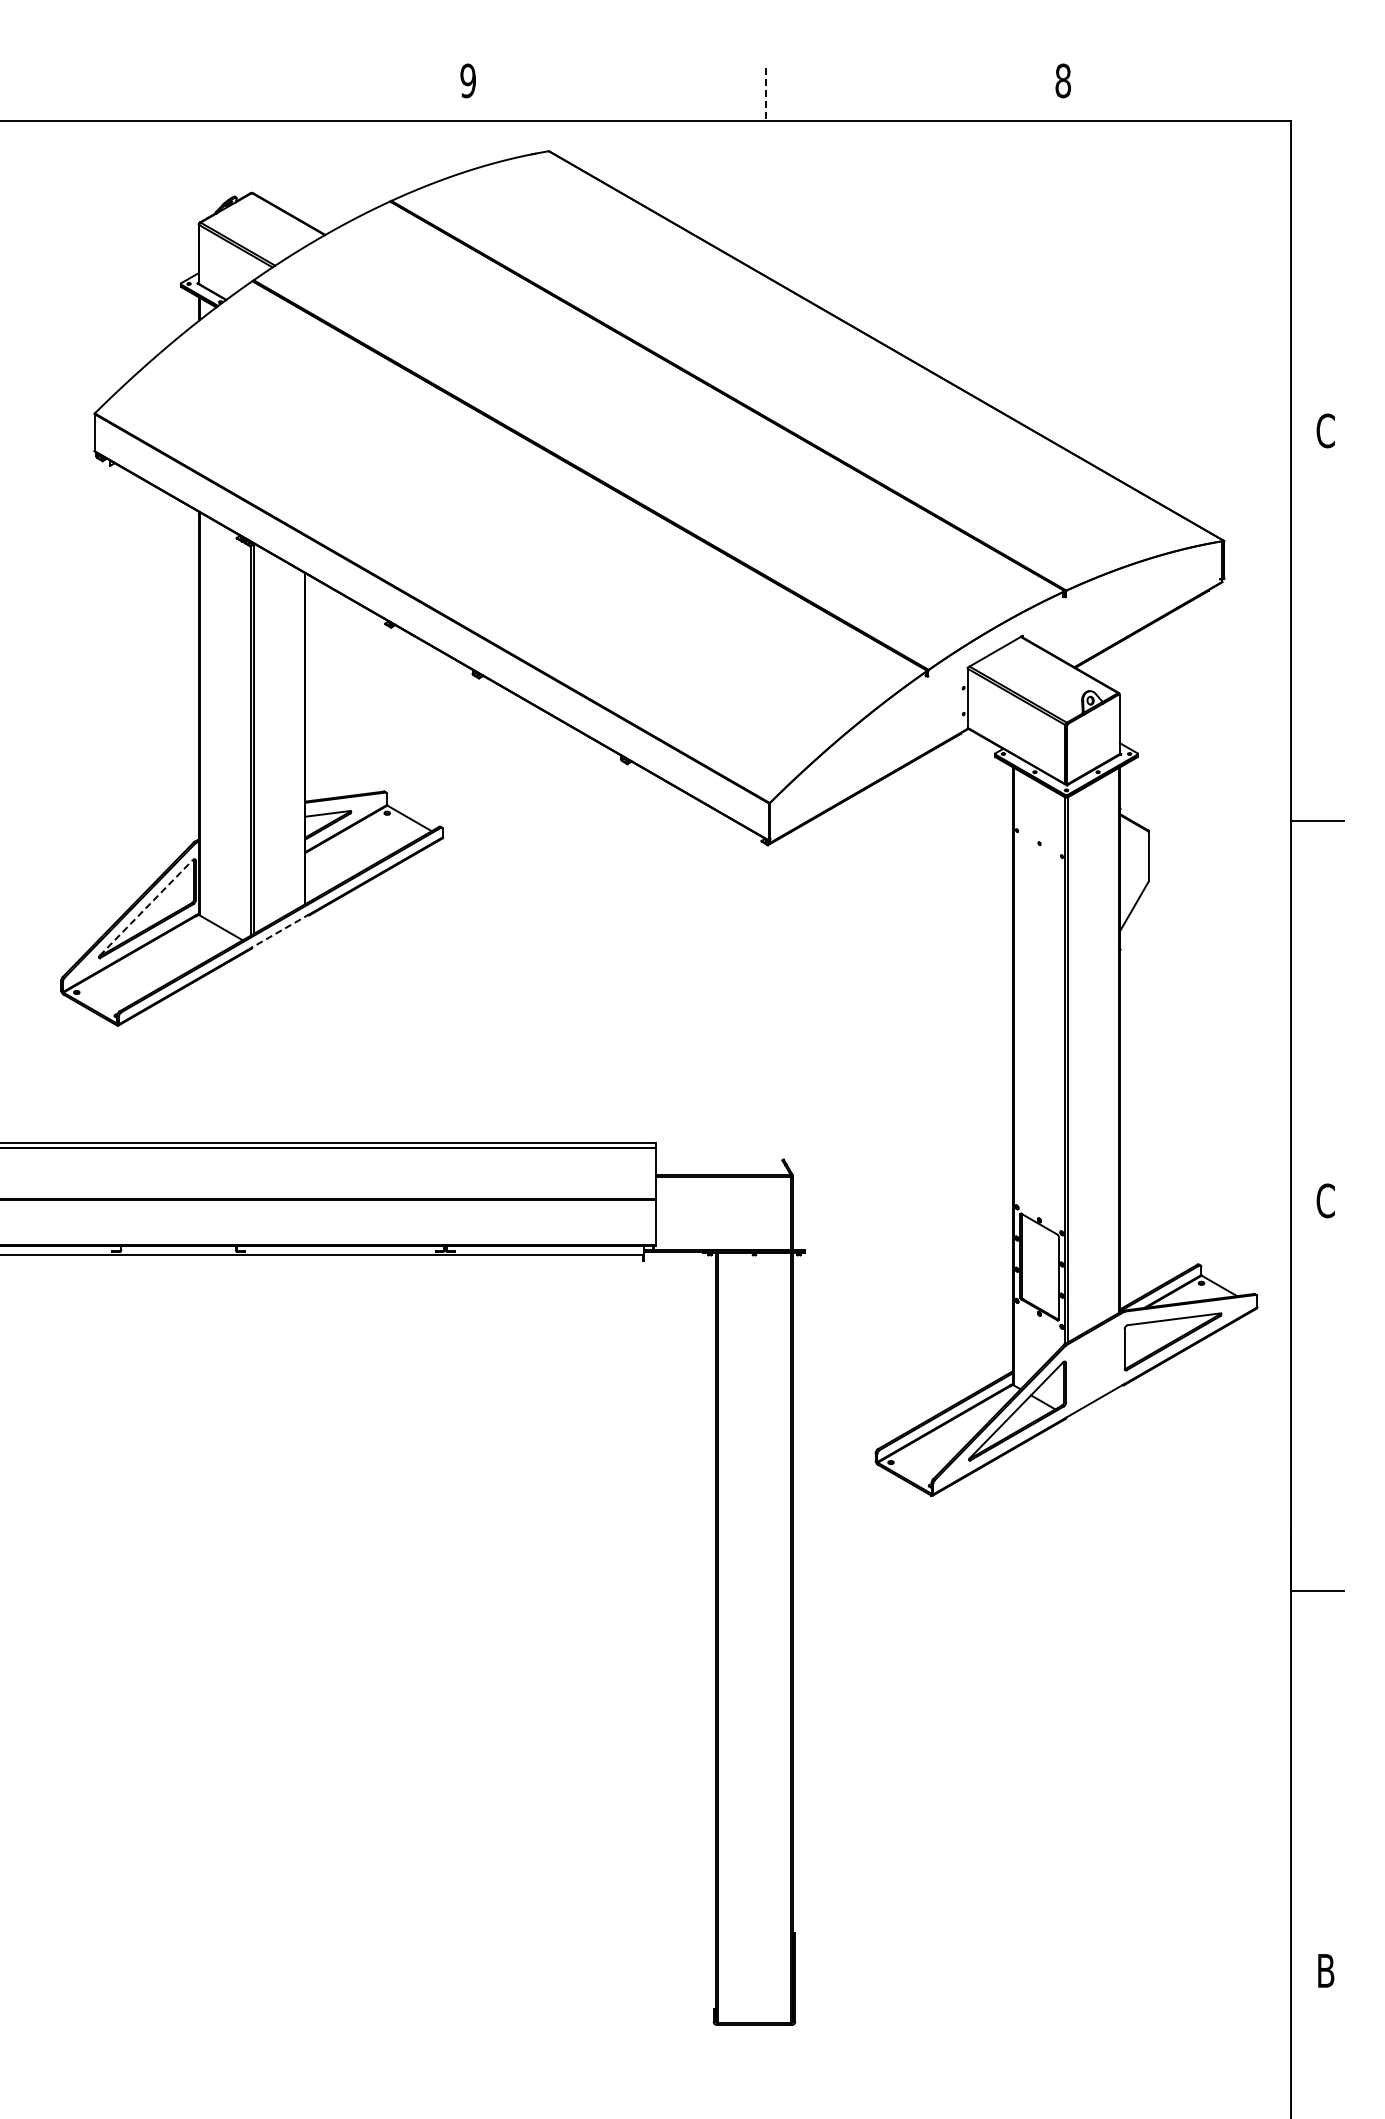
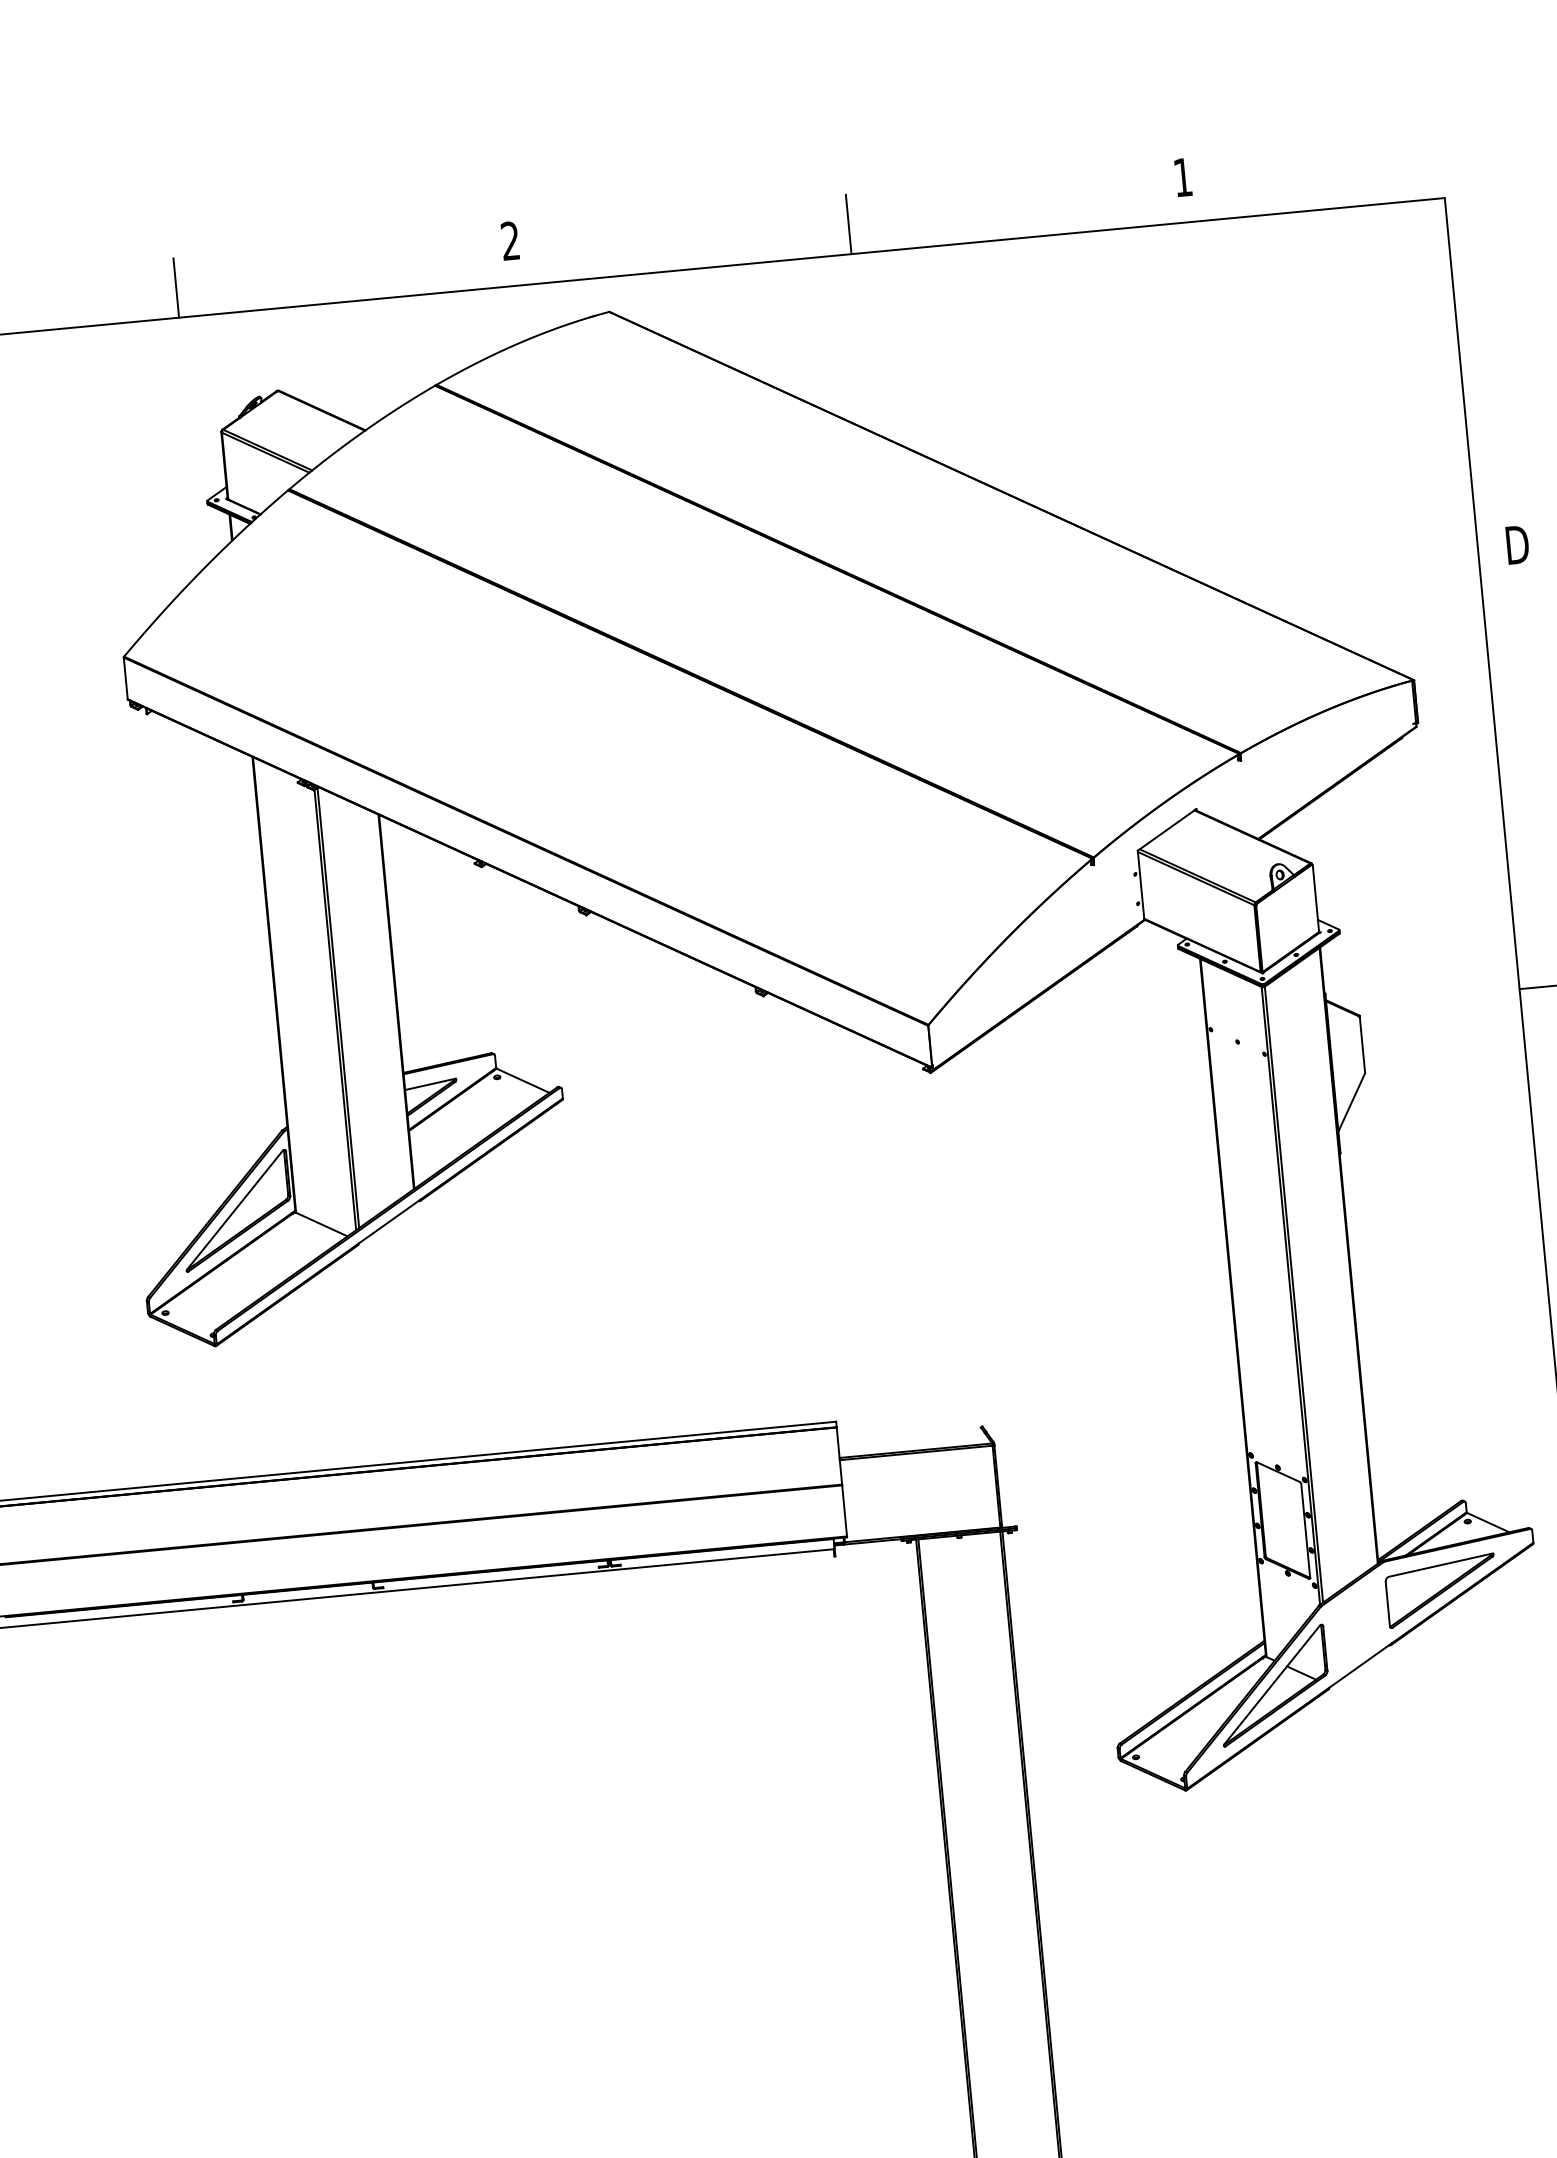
text: (467, 80) -> (509, 240), 9 -> 2
text: (1062, 80) -> (1182, 177), 8 -> 1
line: (171, 94) -> (176, 288), added
line: (766, 94) -> (849, 224), dashed -> solid
text: (1325, 430) -> (1516, 544), C -> D
line: (146, 907) -> (235, 1209), dashed -> solid
line: (281, 930) -> (390, 1221), dashed -> solid

